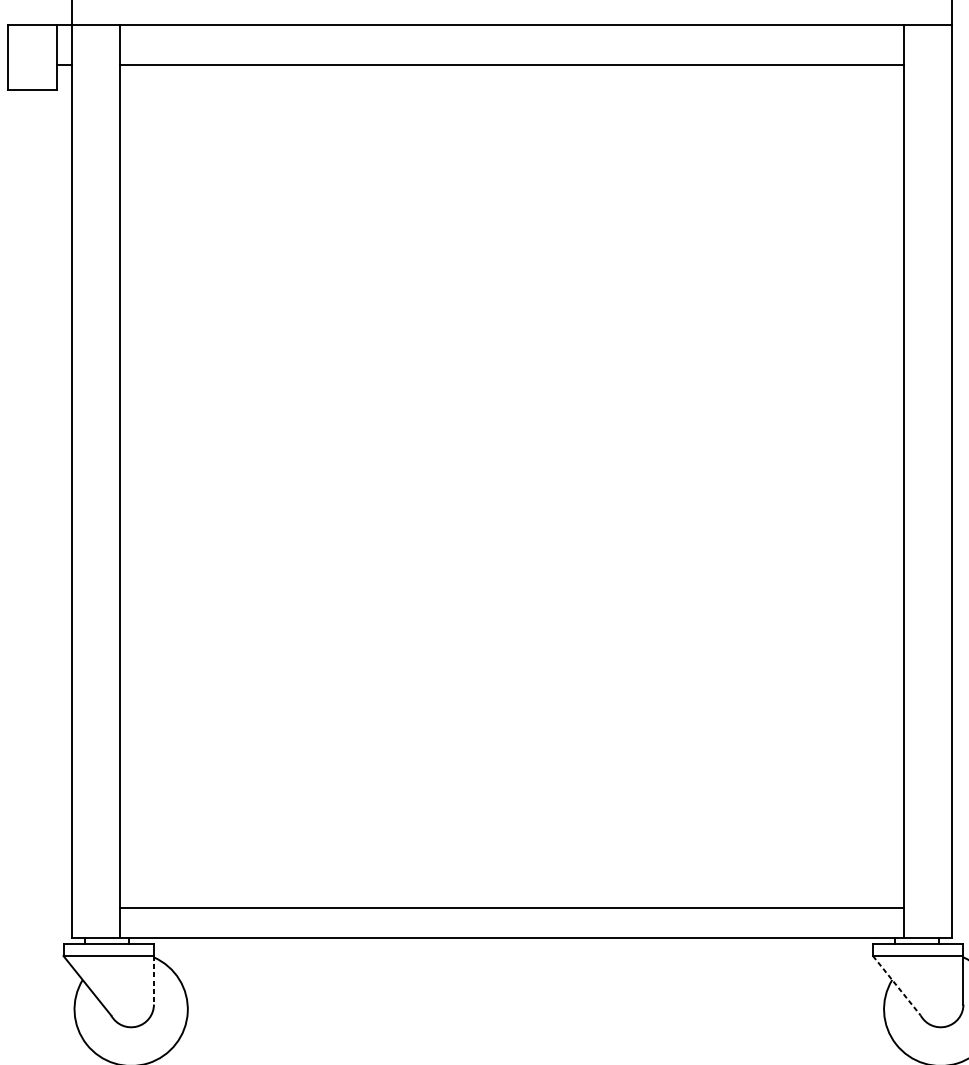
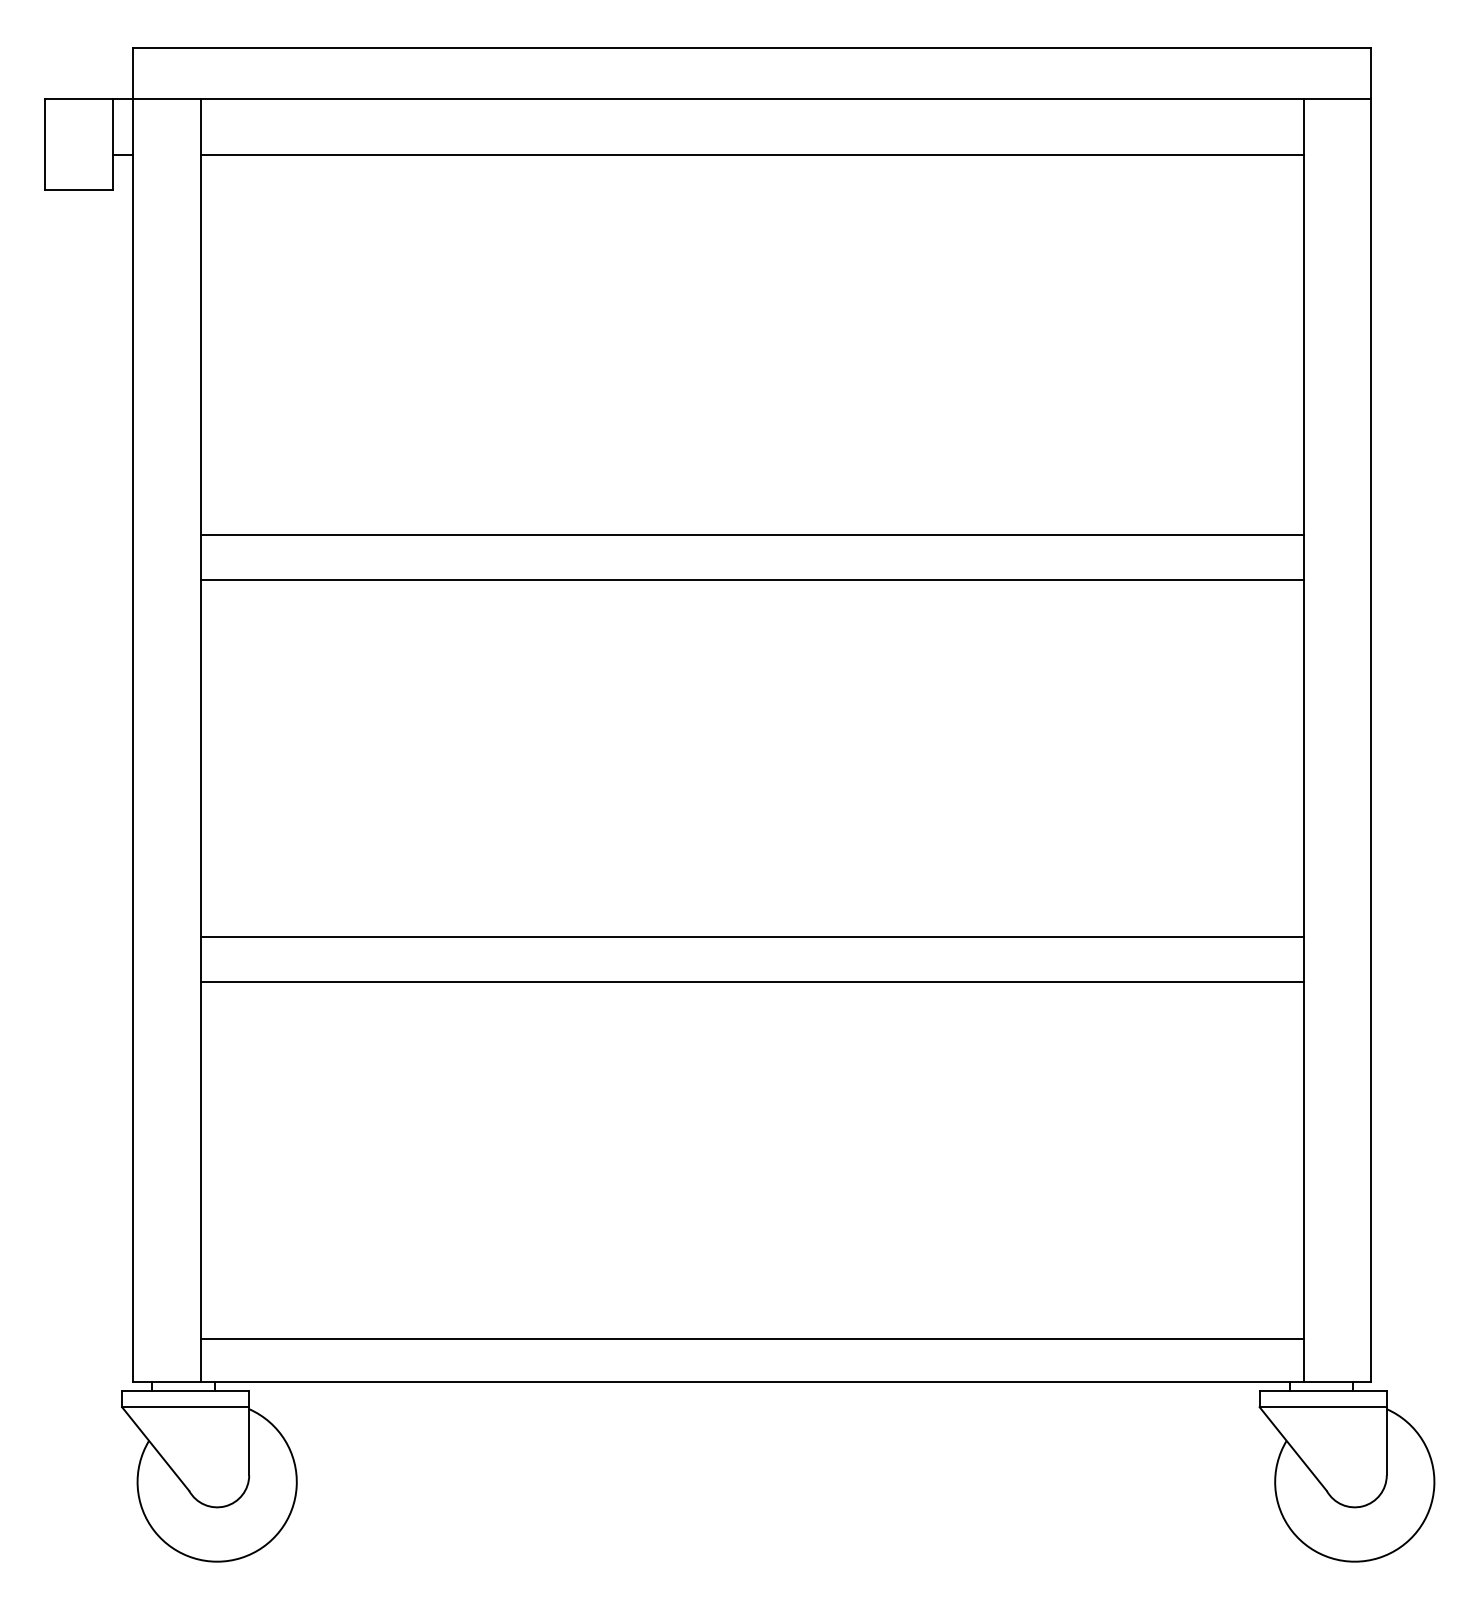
line: (511, 335) -> (751, 534), added
line: (511, 367) -> (751, 579), added
line: (511, 621) -> (751, 937), added
line: (511, 653) -> (751, 982), added
line: (154, 980) -> (249, 1441), dashed -> solid
line: (897, 986) -> (1293, 1449), dashed -> solid

